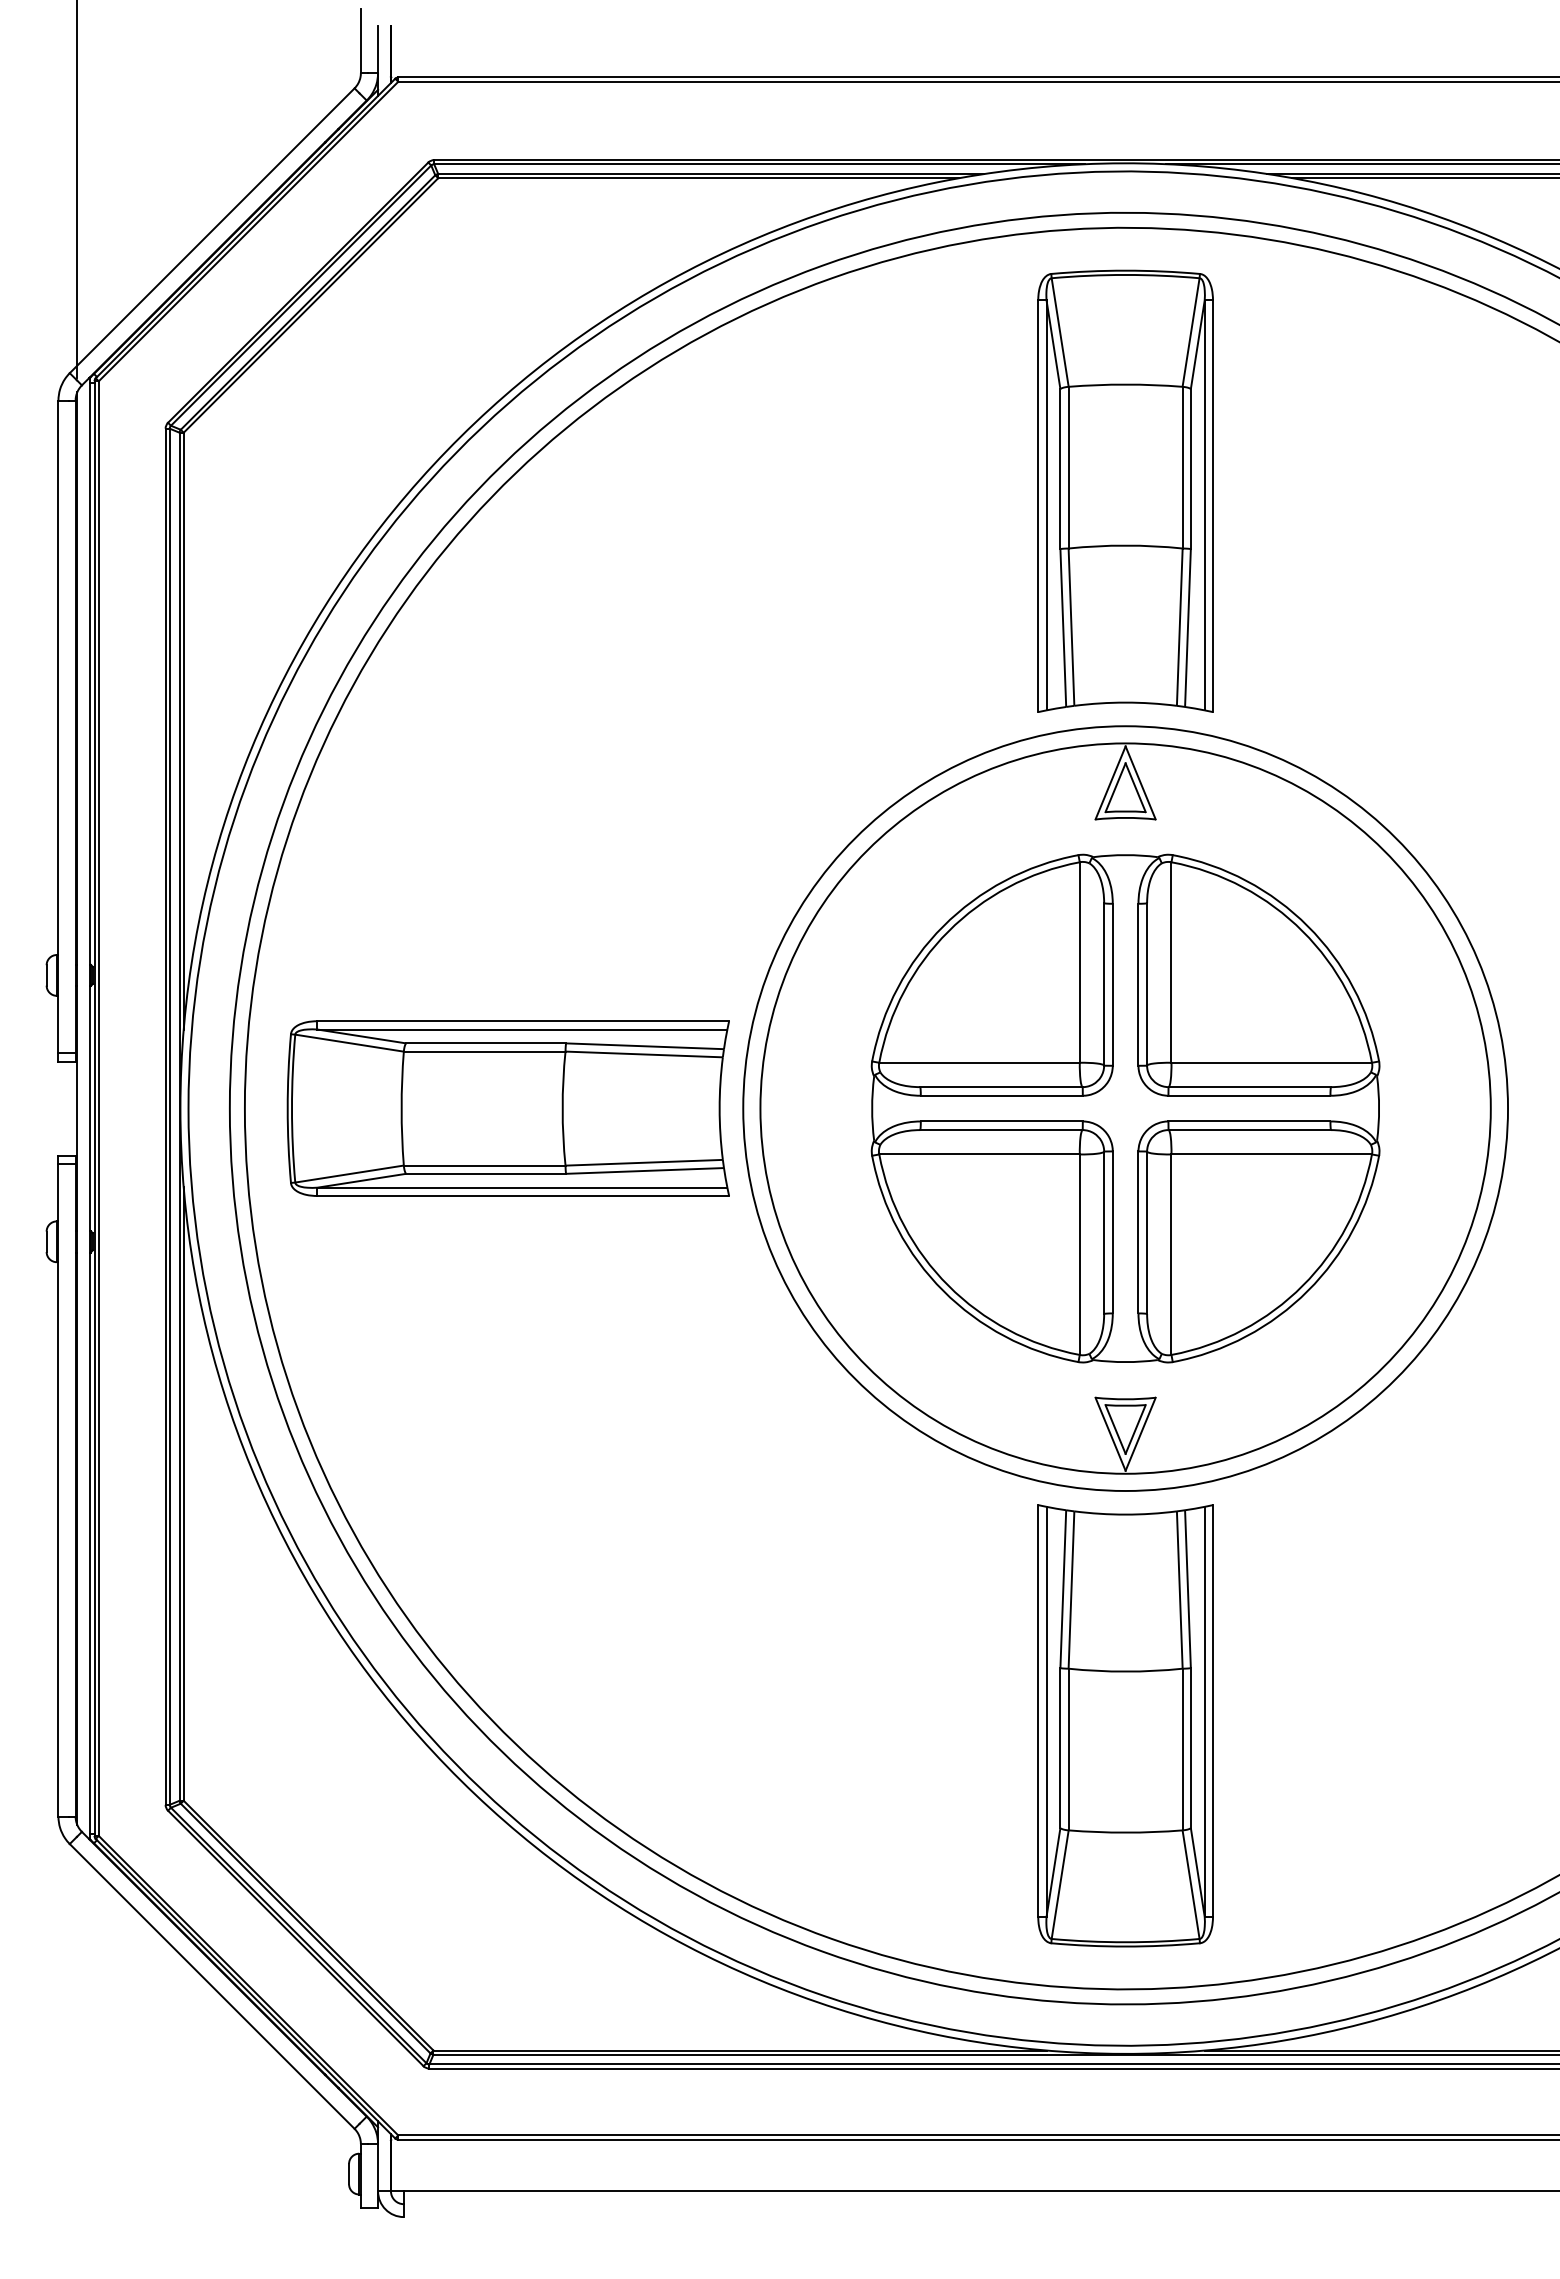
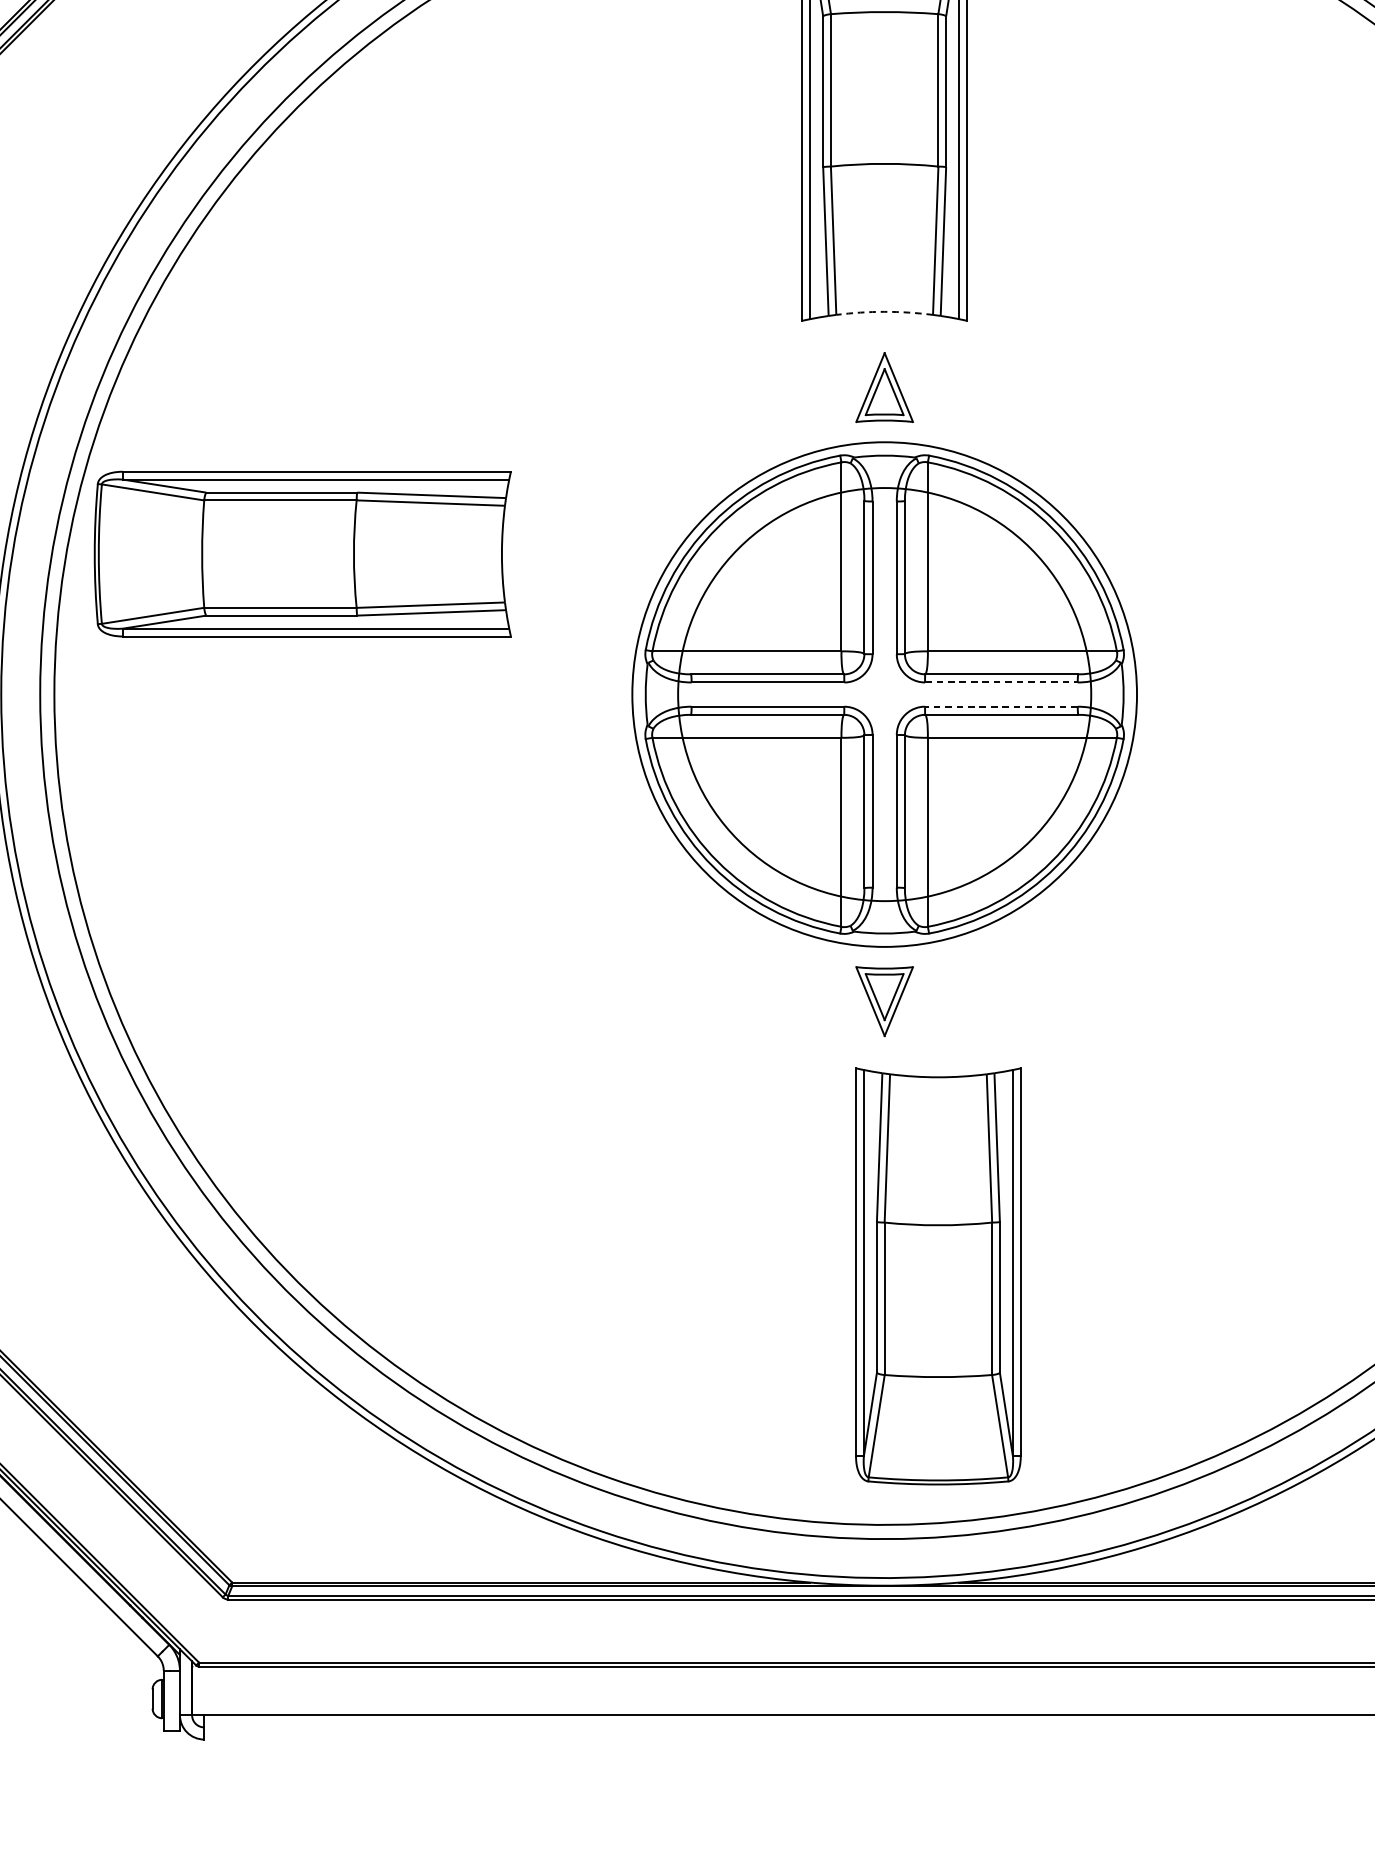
arc: (1125, 702) -> (884, 311), solid -> dashed
line: (1249, 1095) -> (1001, 682), solid -> dashed
part: (507, 1108) -> (301, 554), moved
circle: (1125, 1108) -> (884, 694), size x0.6
circle: (1125, 1108) -> (884, 694), size x0.7
line: (1249, 1121) -> (1001, 706), solid -> dashed
part: (1125, 1725) -> (938, 1276), moved

